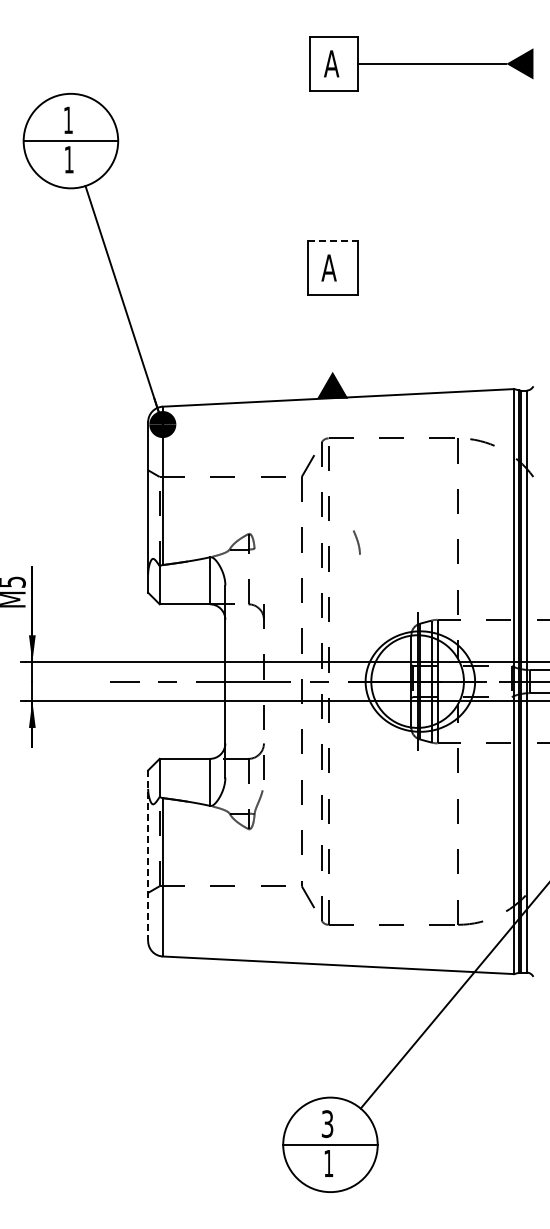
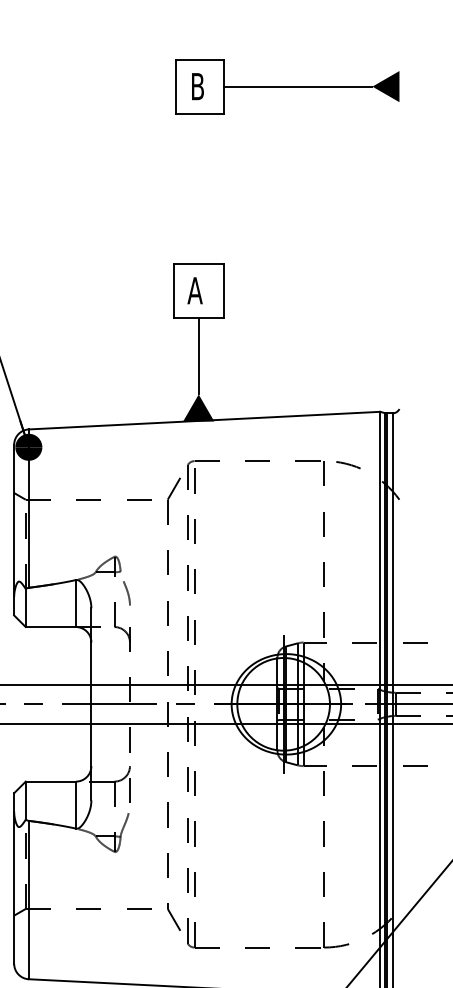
text: (331, 63) -> (197, 86), A -> B
line: (333, 240) -> (199, 263), dashed -> solid
line: (332, 333) -> (198, 356), added
line: (356, 541) -> (126, 592), moved
line: (148, 856) -> (14, 879), dashed -> solid

